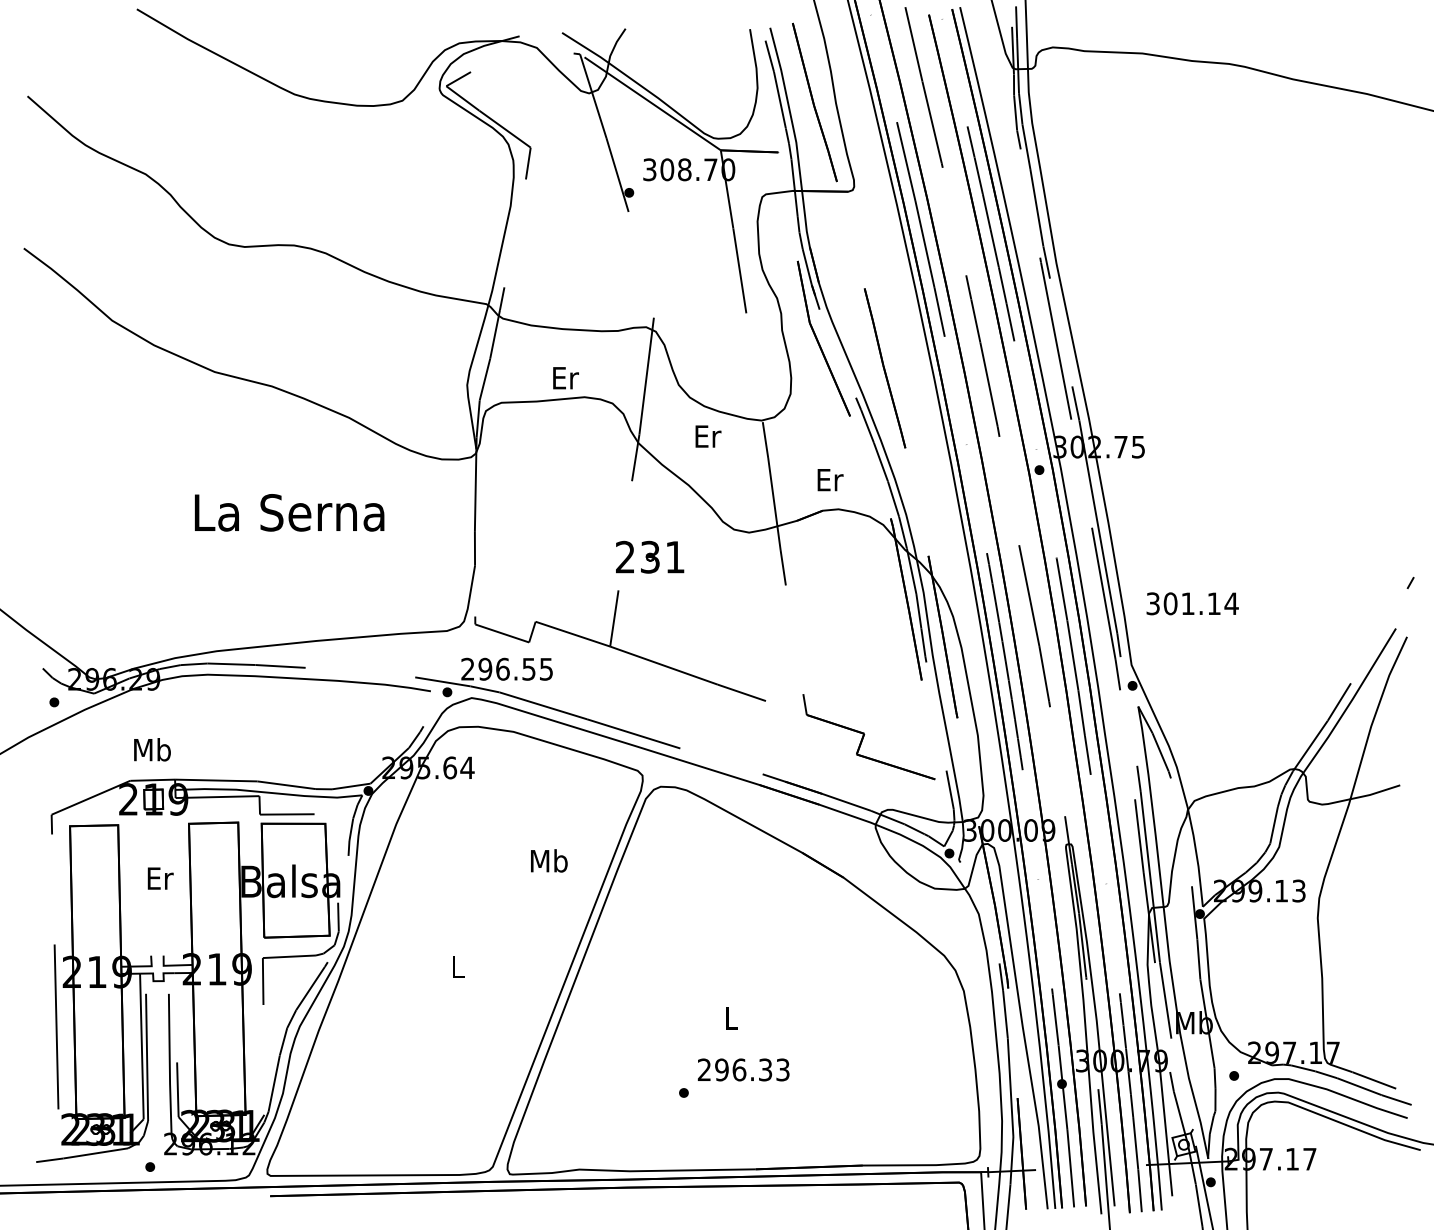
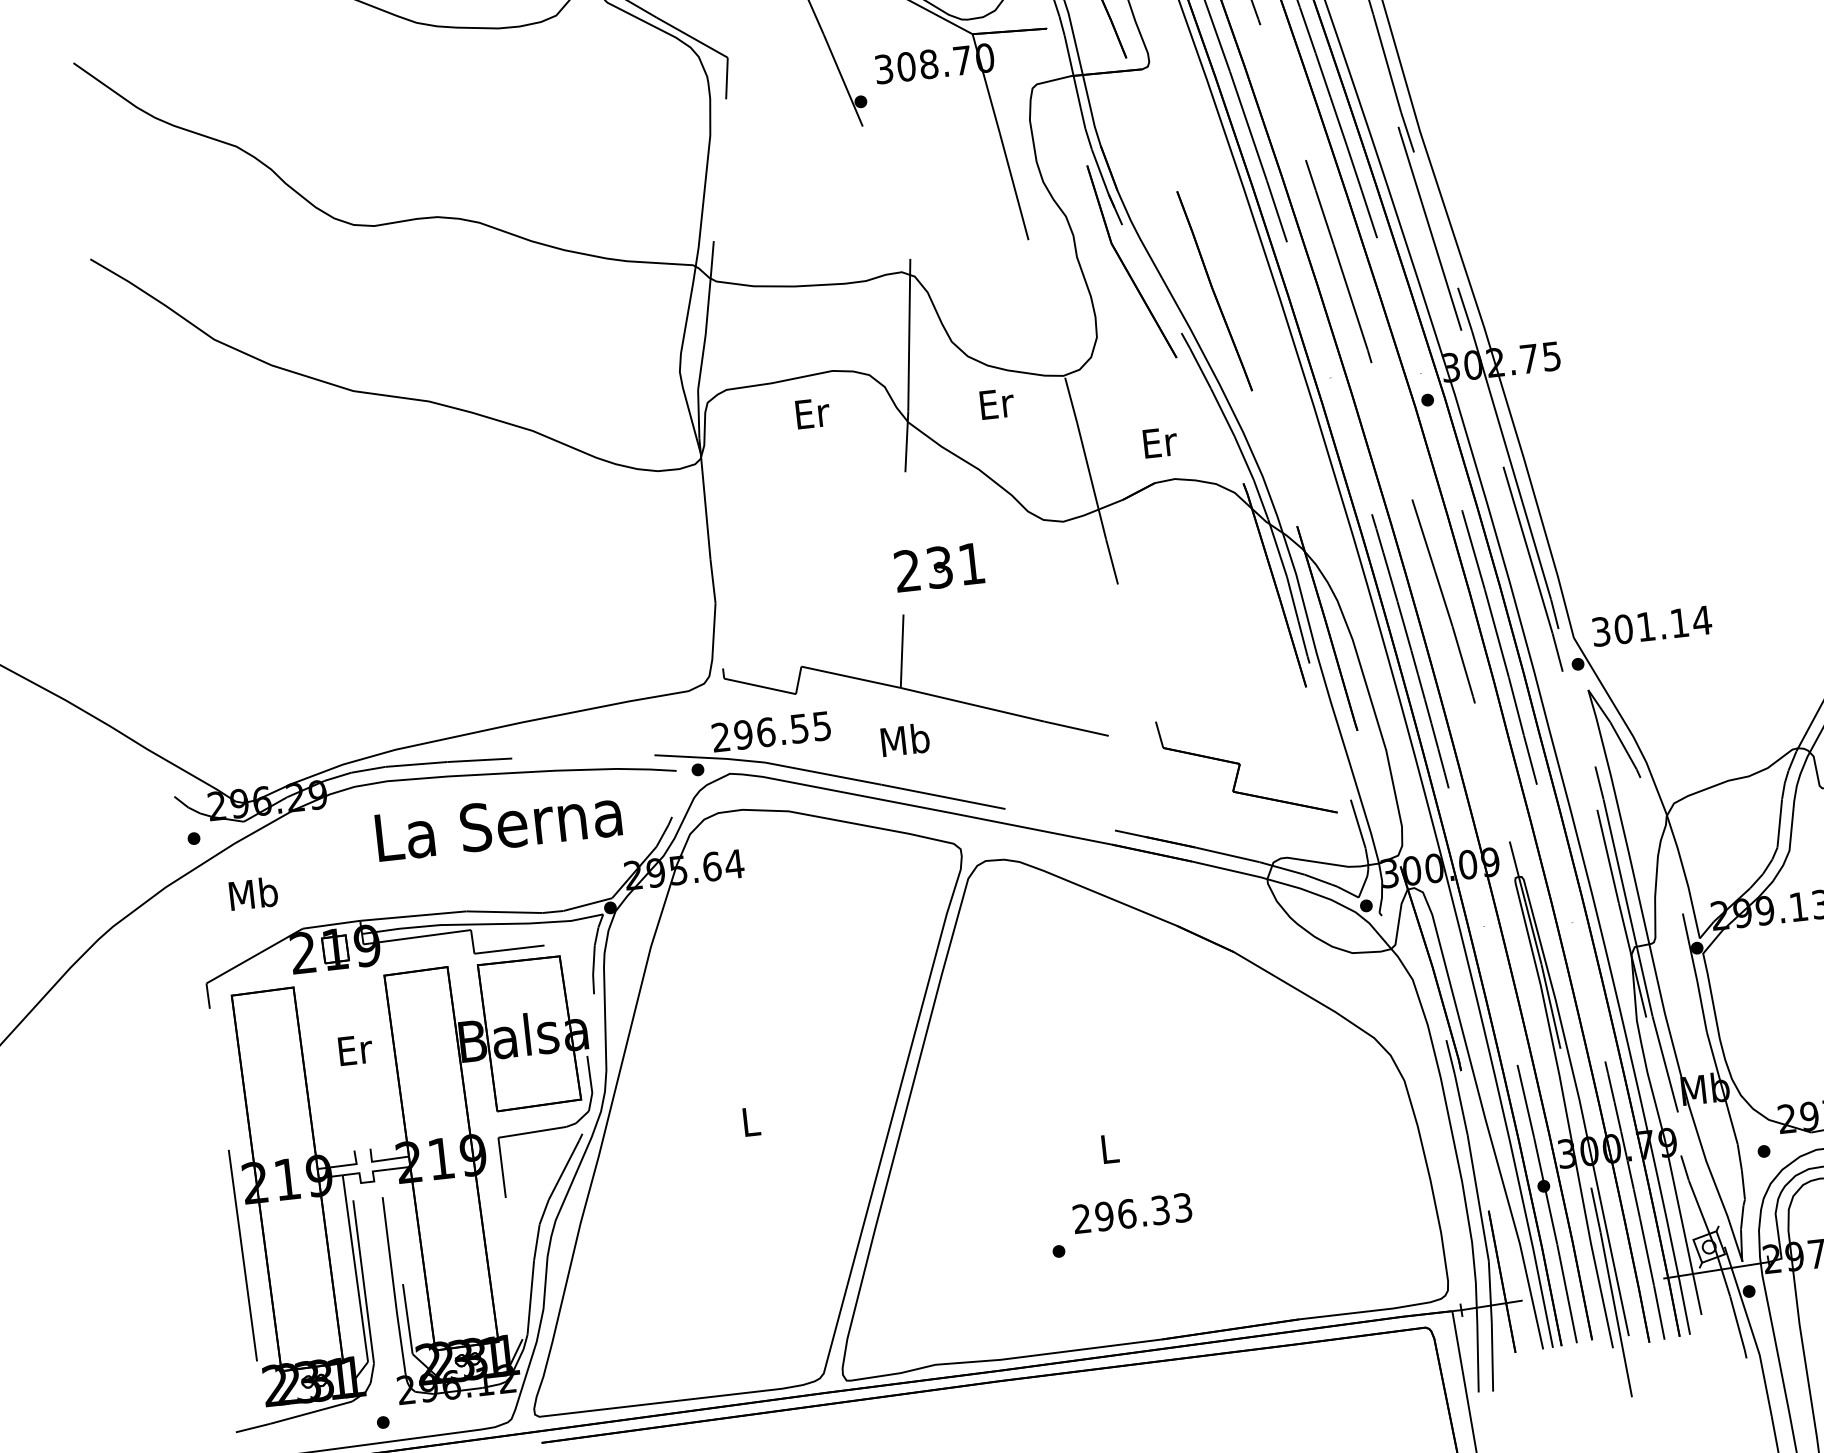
text: (565, 378) -> (812, 413), moved
text: (289, 512) -> (498, 824), moved
text: (1192, 603) -> (1651, 625), moved
text: (152, 749) -> (253, 893), moved
text: (549, 860) -> (905, 739), moved

